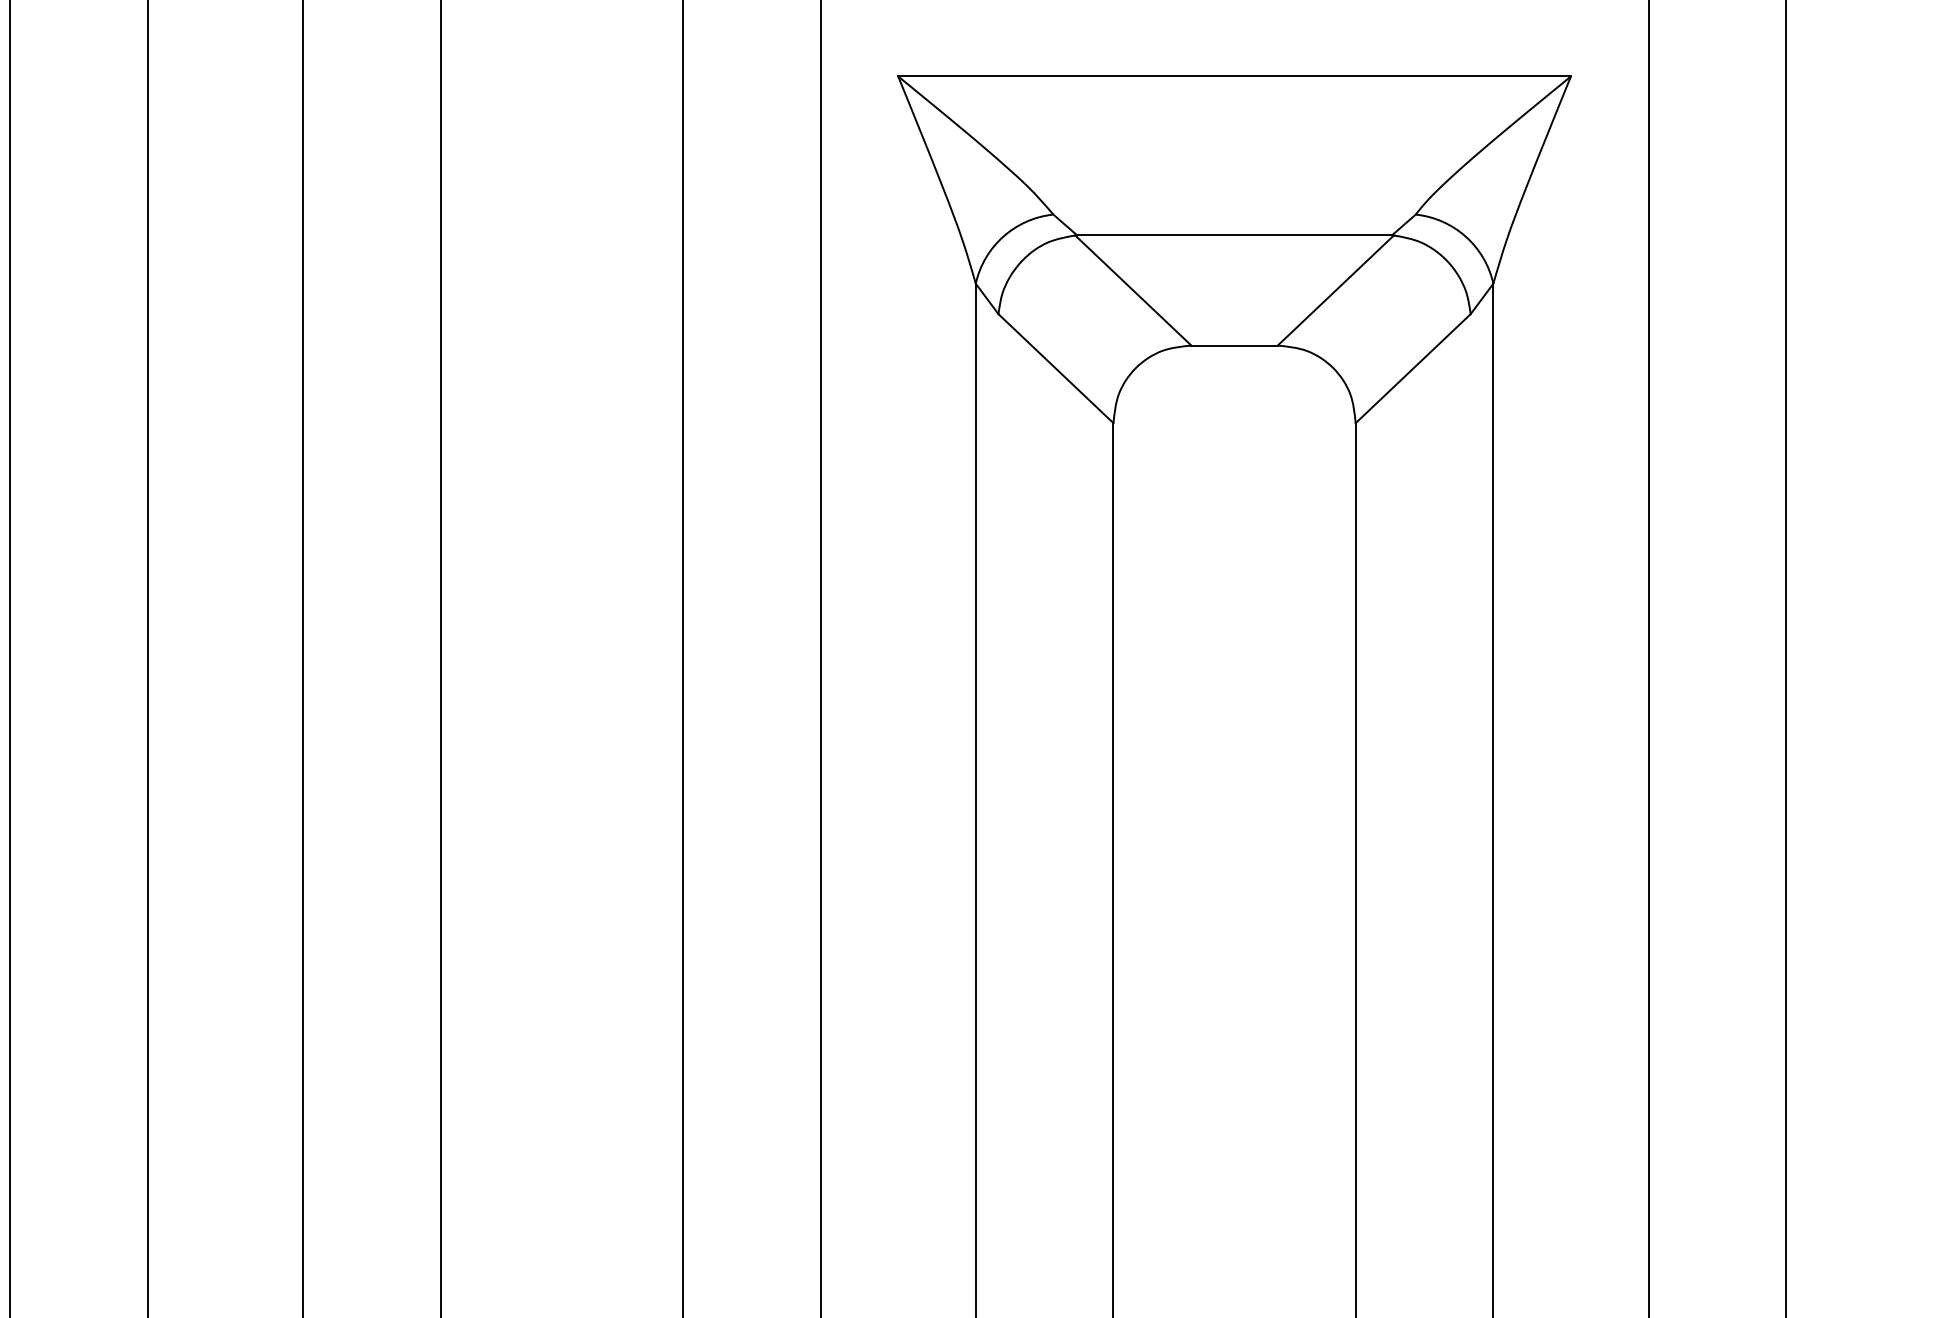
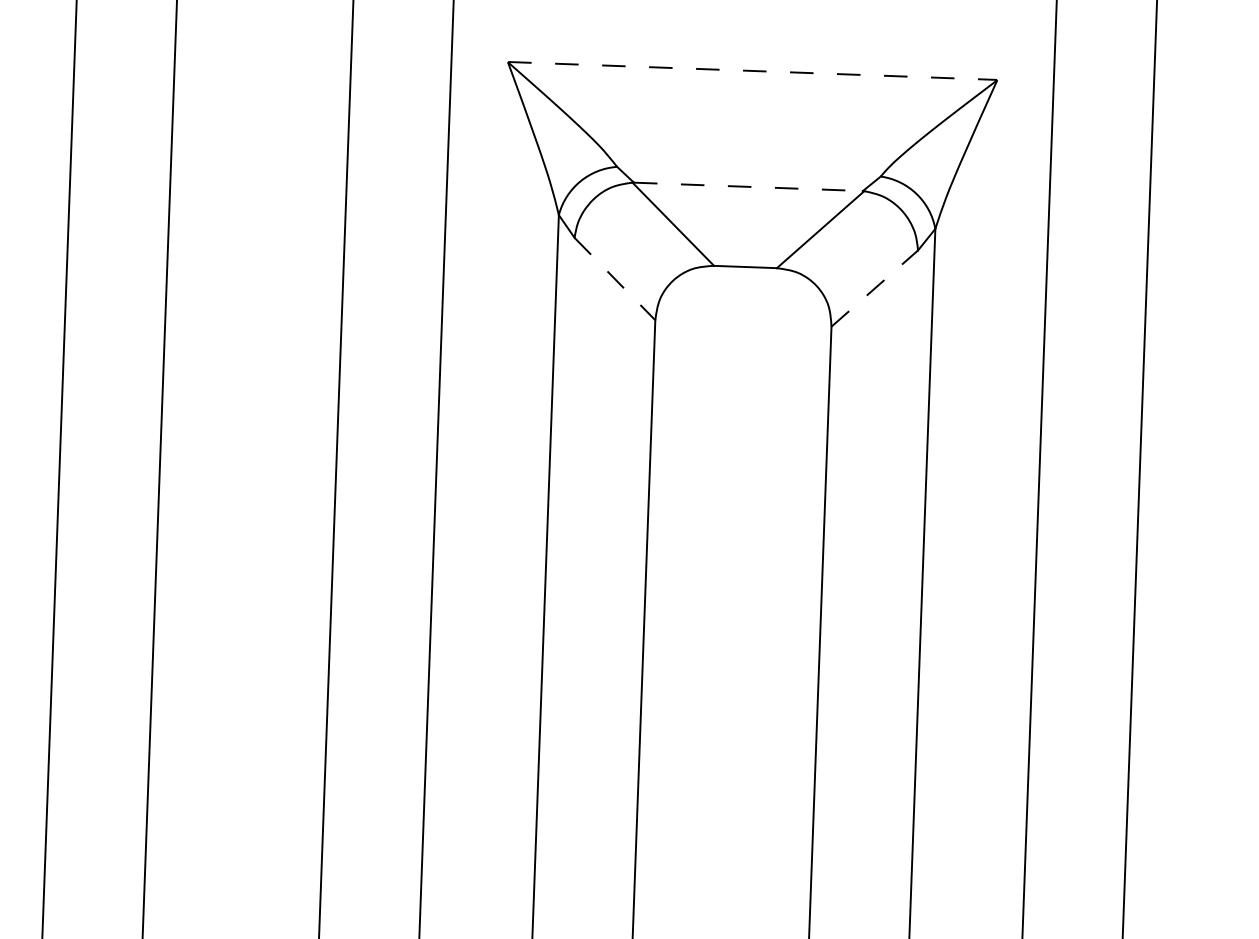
line: (1235, 76) -> (753, 71), solid -> dashed
line: (1235, 235) -> (749, 186), solid -> dashed
line: (1413, 368) -> (875, 288), solid -> dashed
line: (1056, 369) -> (615, 279), solid -> dashed

